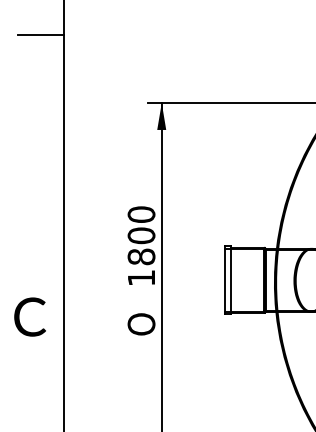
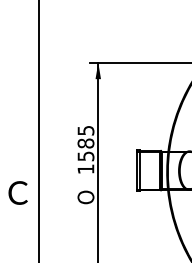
line: (40, 35) -> (24, 21), removed
text: (140, 235) -> (85, 143), 1800 -> 1585

